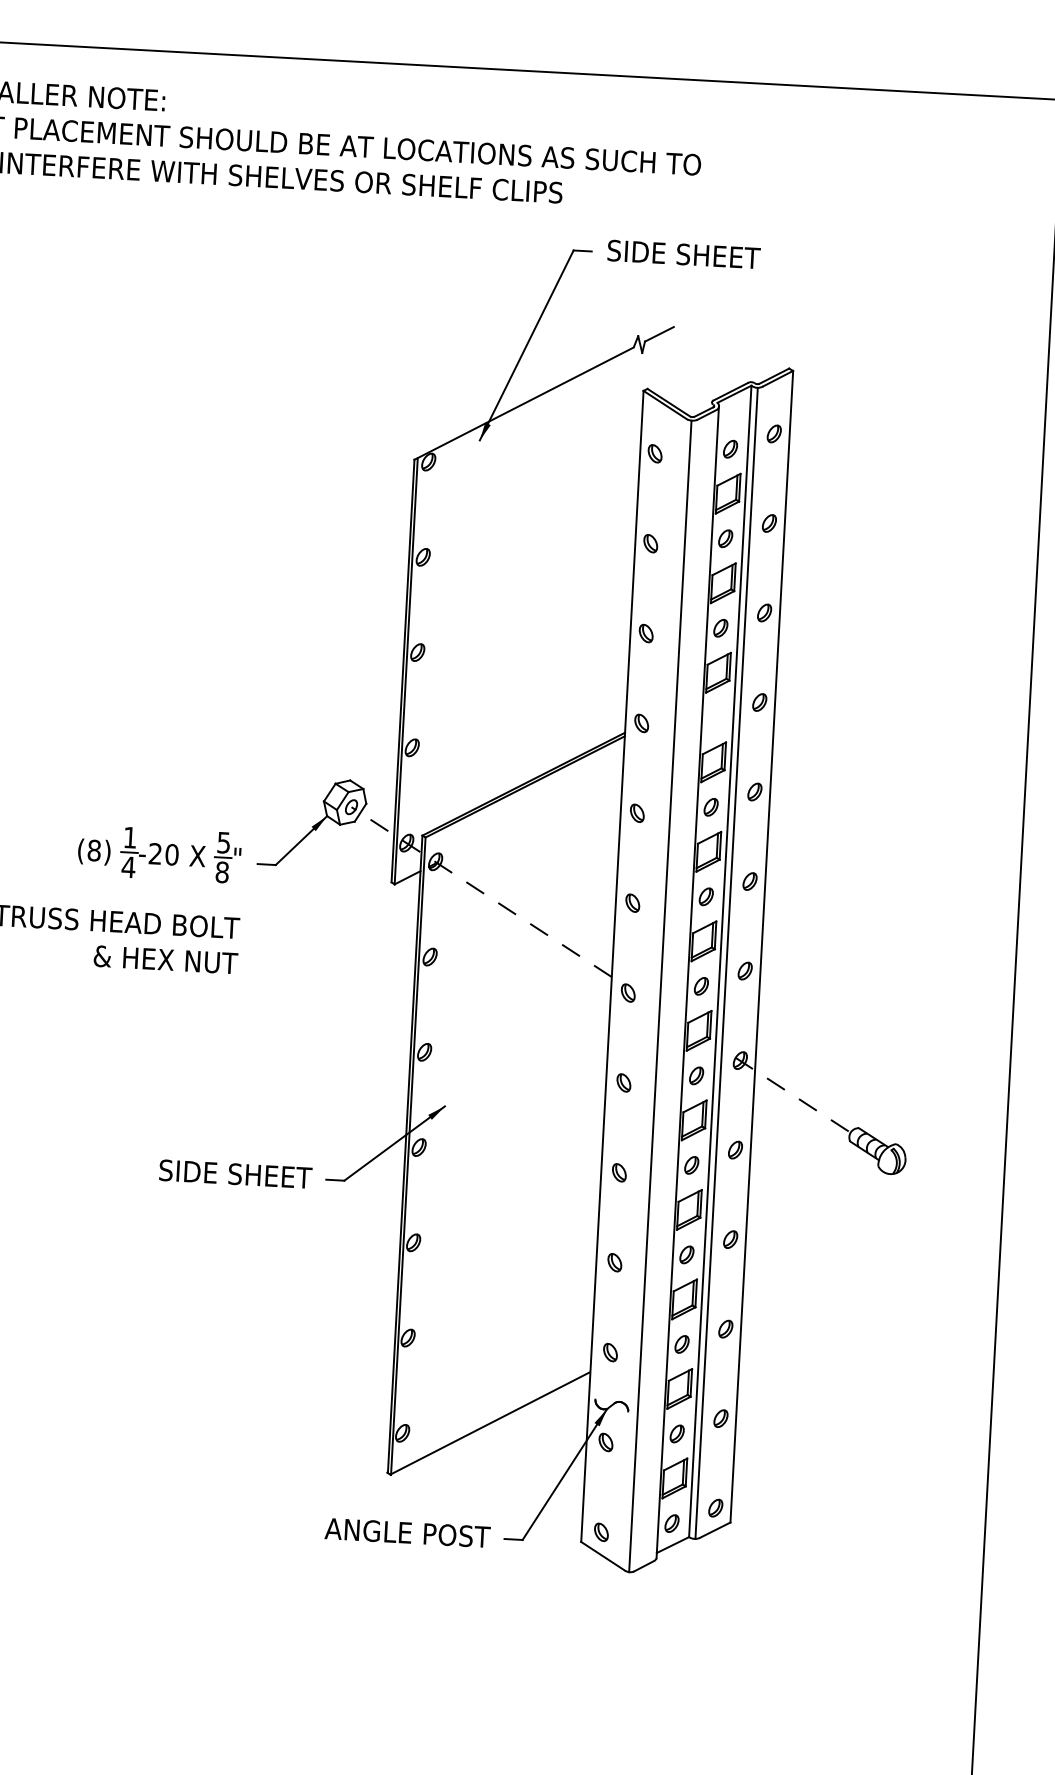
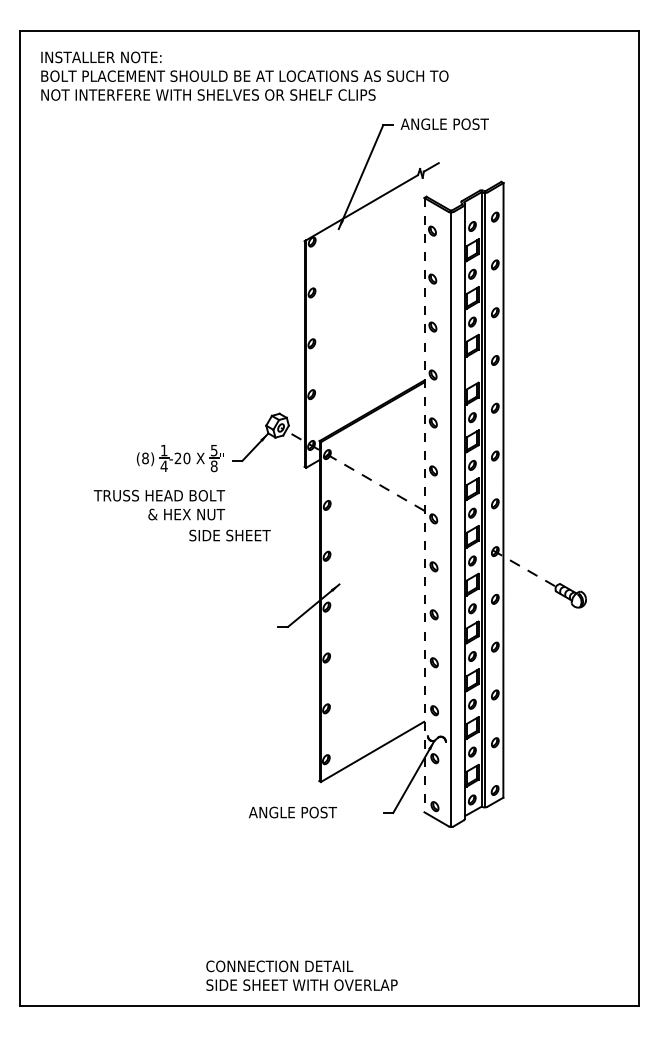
text: (688, 255) -> (444, 124), SIDE SHEET -> ANGLE POST
line: (612, 967) -> (424, 505), solid -> dashed
text: (234, 1173) -> (229, 535), moved
text: (406, 1532) -> (292, 812), moved

